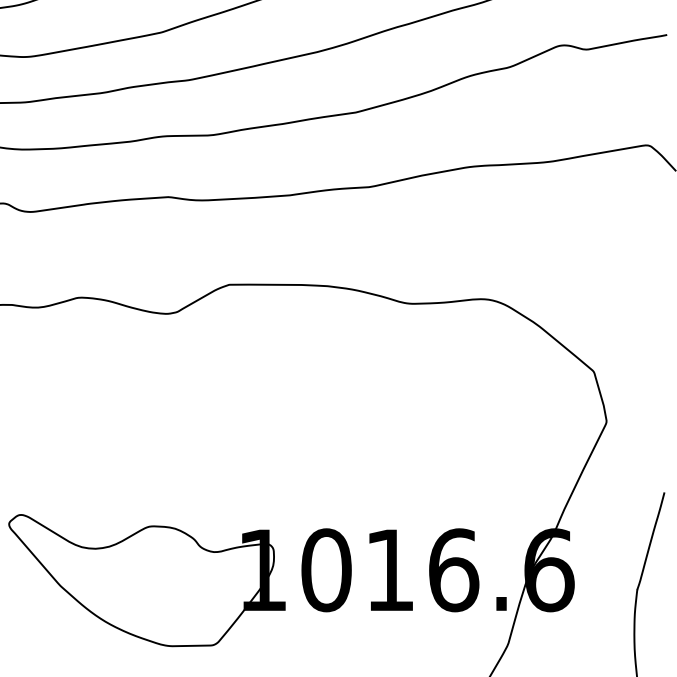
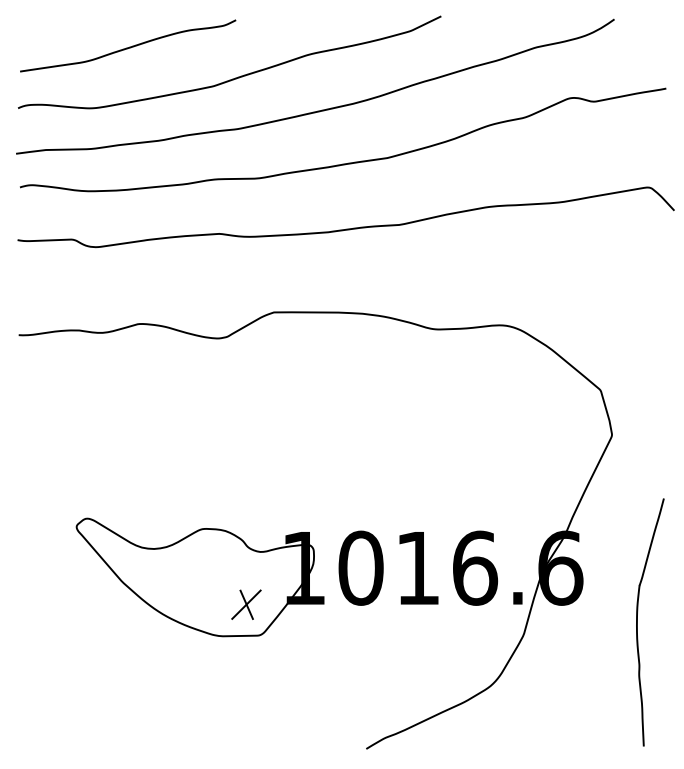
part: (198, 610) -> (246, 604), added

